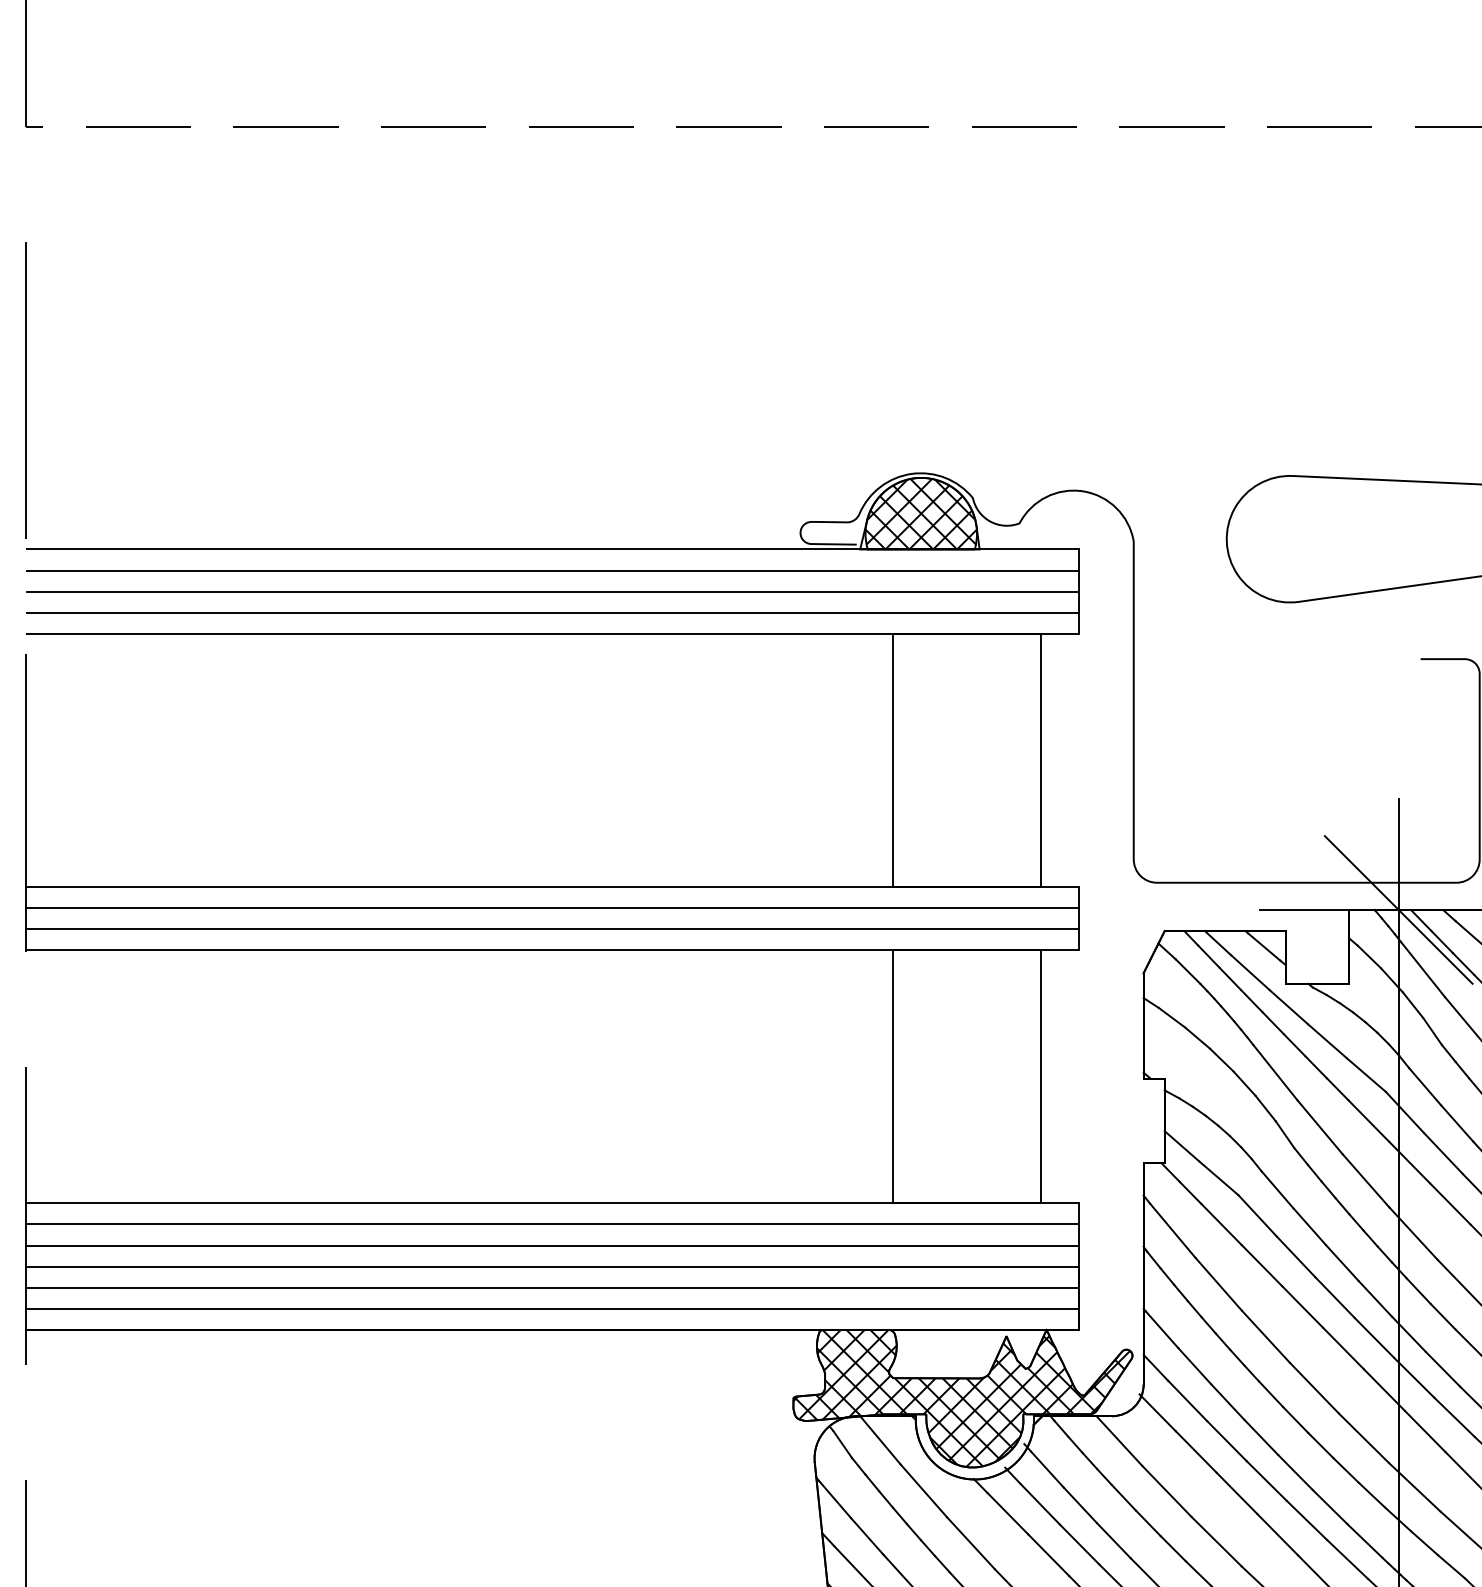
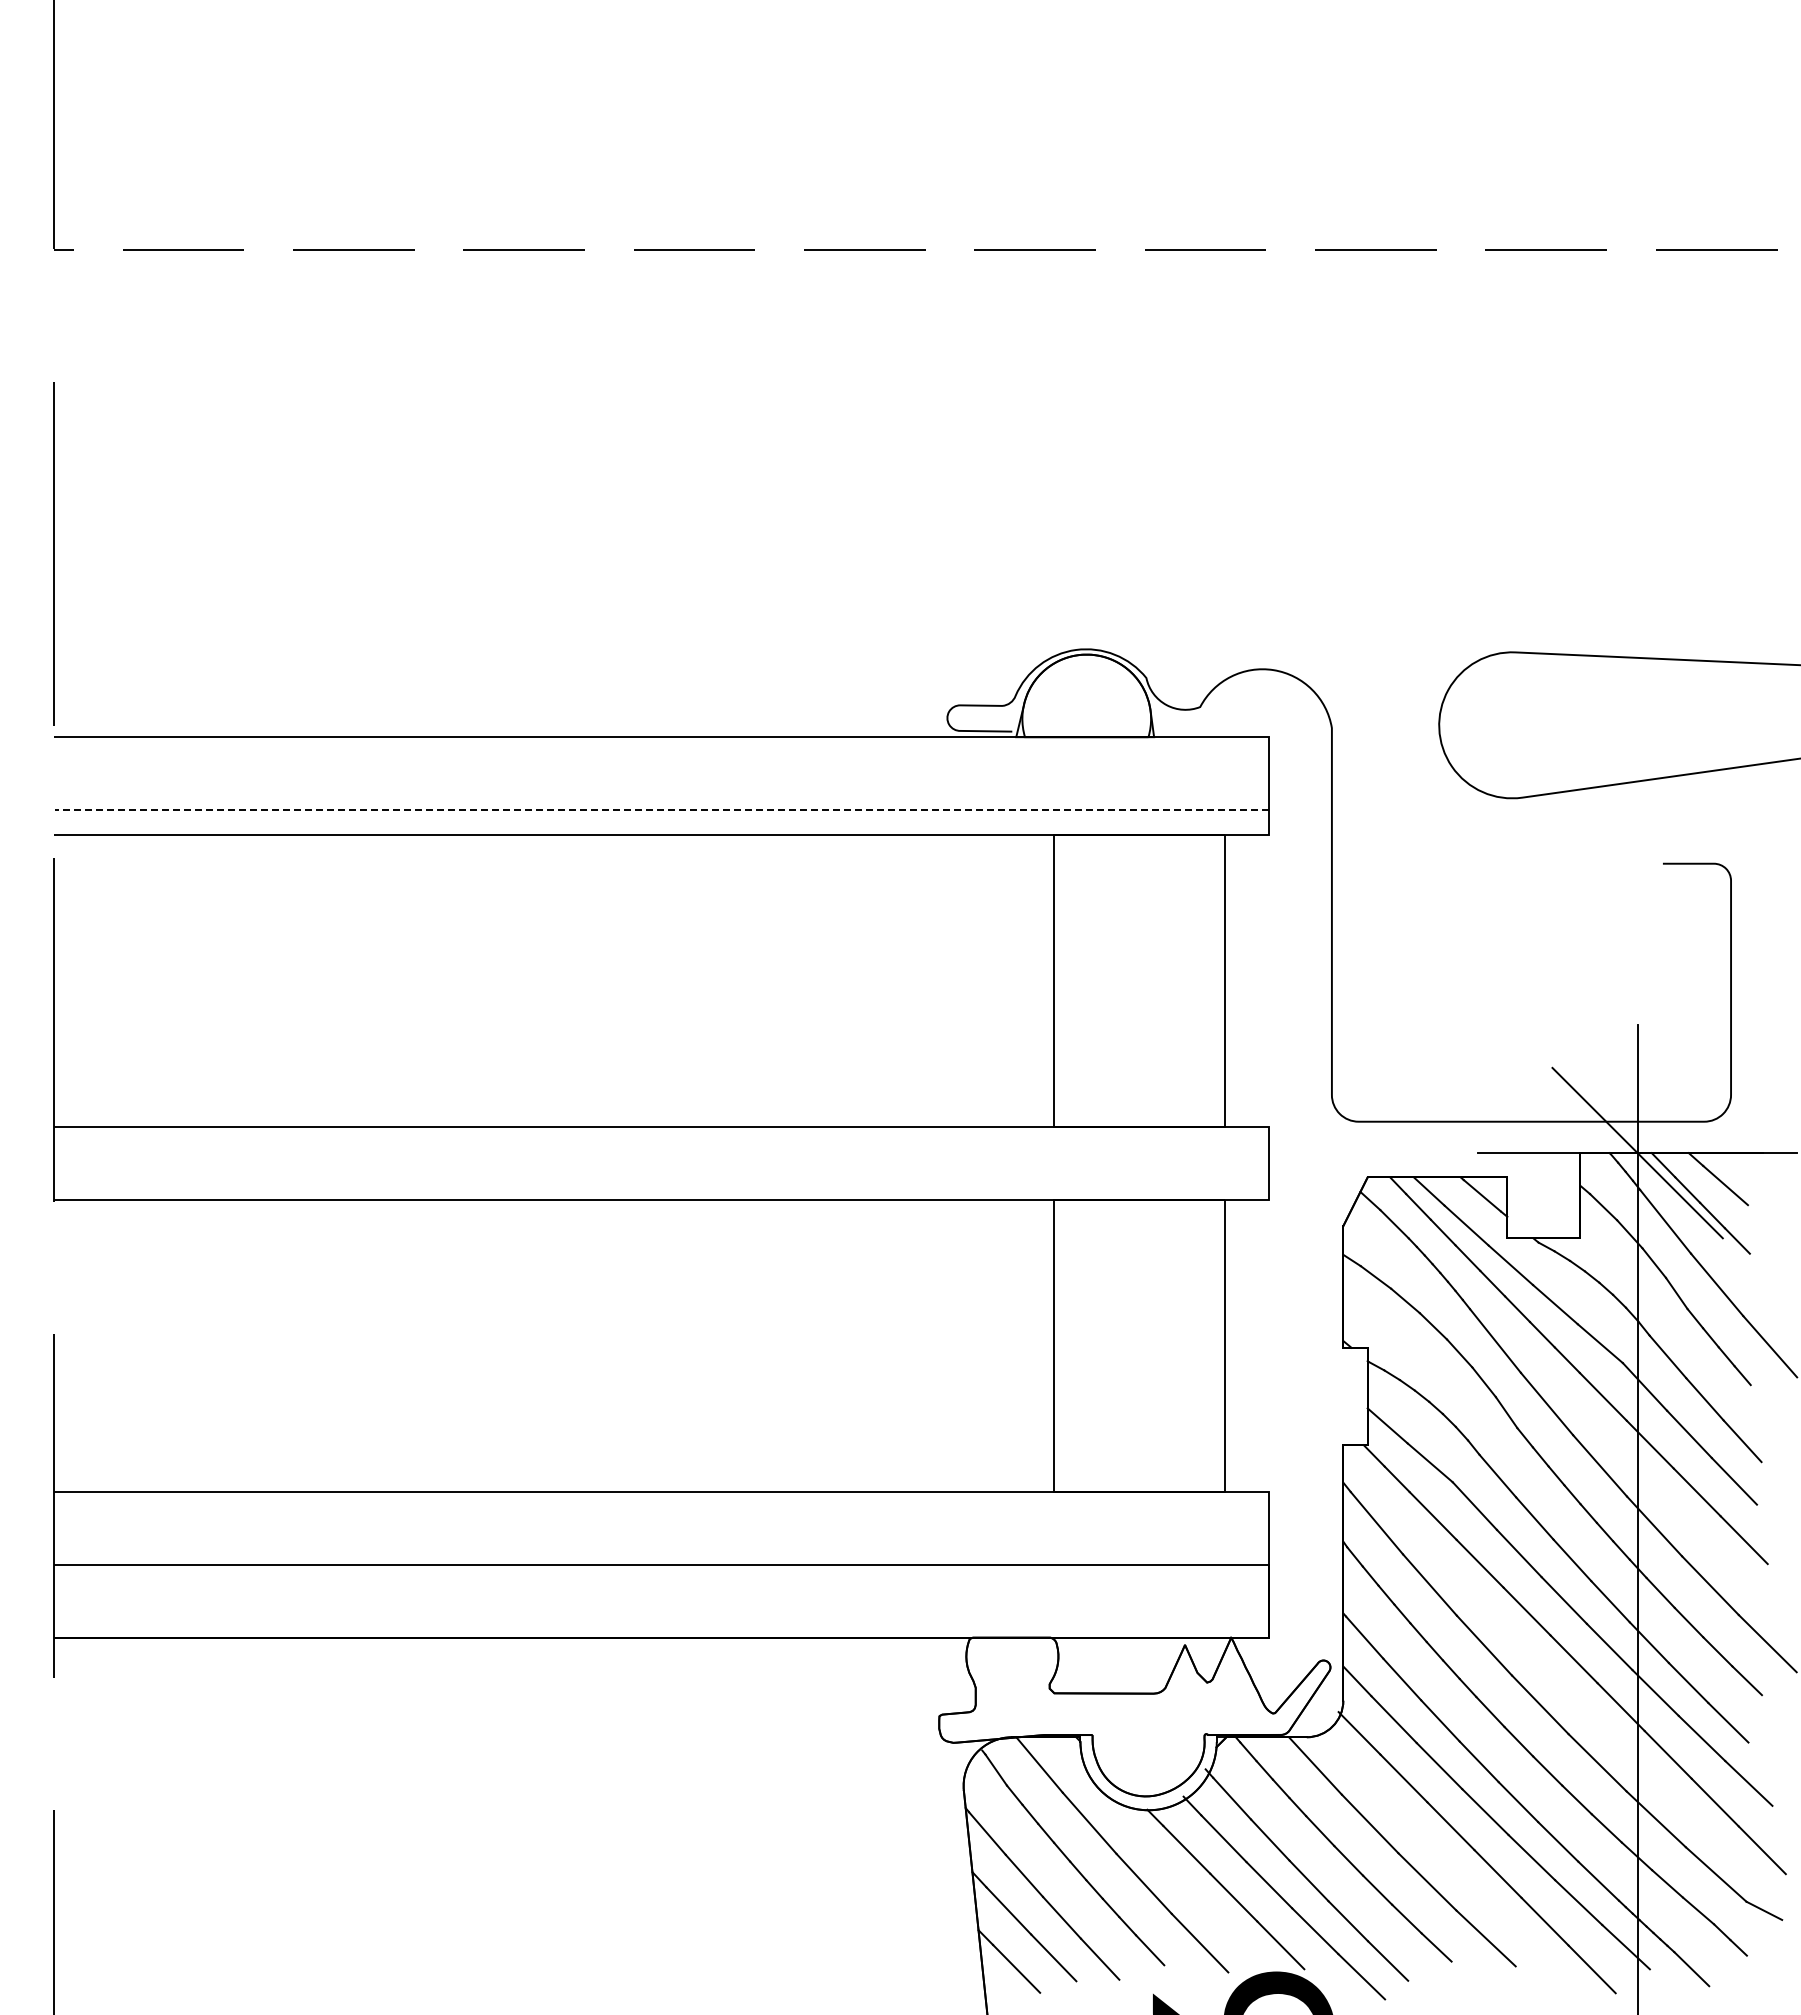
hatch: (921, 514) -> (1086, 696), removed
line: (552, 570) -> (661, 761), removed
line: (552, 591) -> (661, 785), removed
line: (552, 613) -> (661, 810), solid -> dashed
line: (552, 907) -> (661, 1150), removed
line: (552, 929) -> (661, 1175), removed
line: (551, 1224) -> (660, 1516), removed
line: (551, 1245) -> (660, 1540), removed
line: (551, 1288) -> (660, 1589), removed
line: (551, 1308) -> (660, 1613), removed
hatch: (962, 1398) -> (1134, 1716), removed

